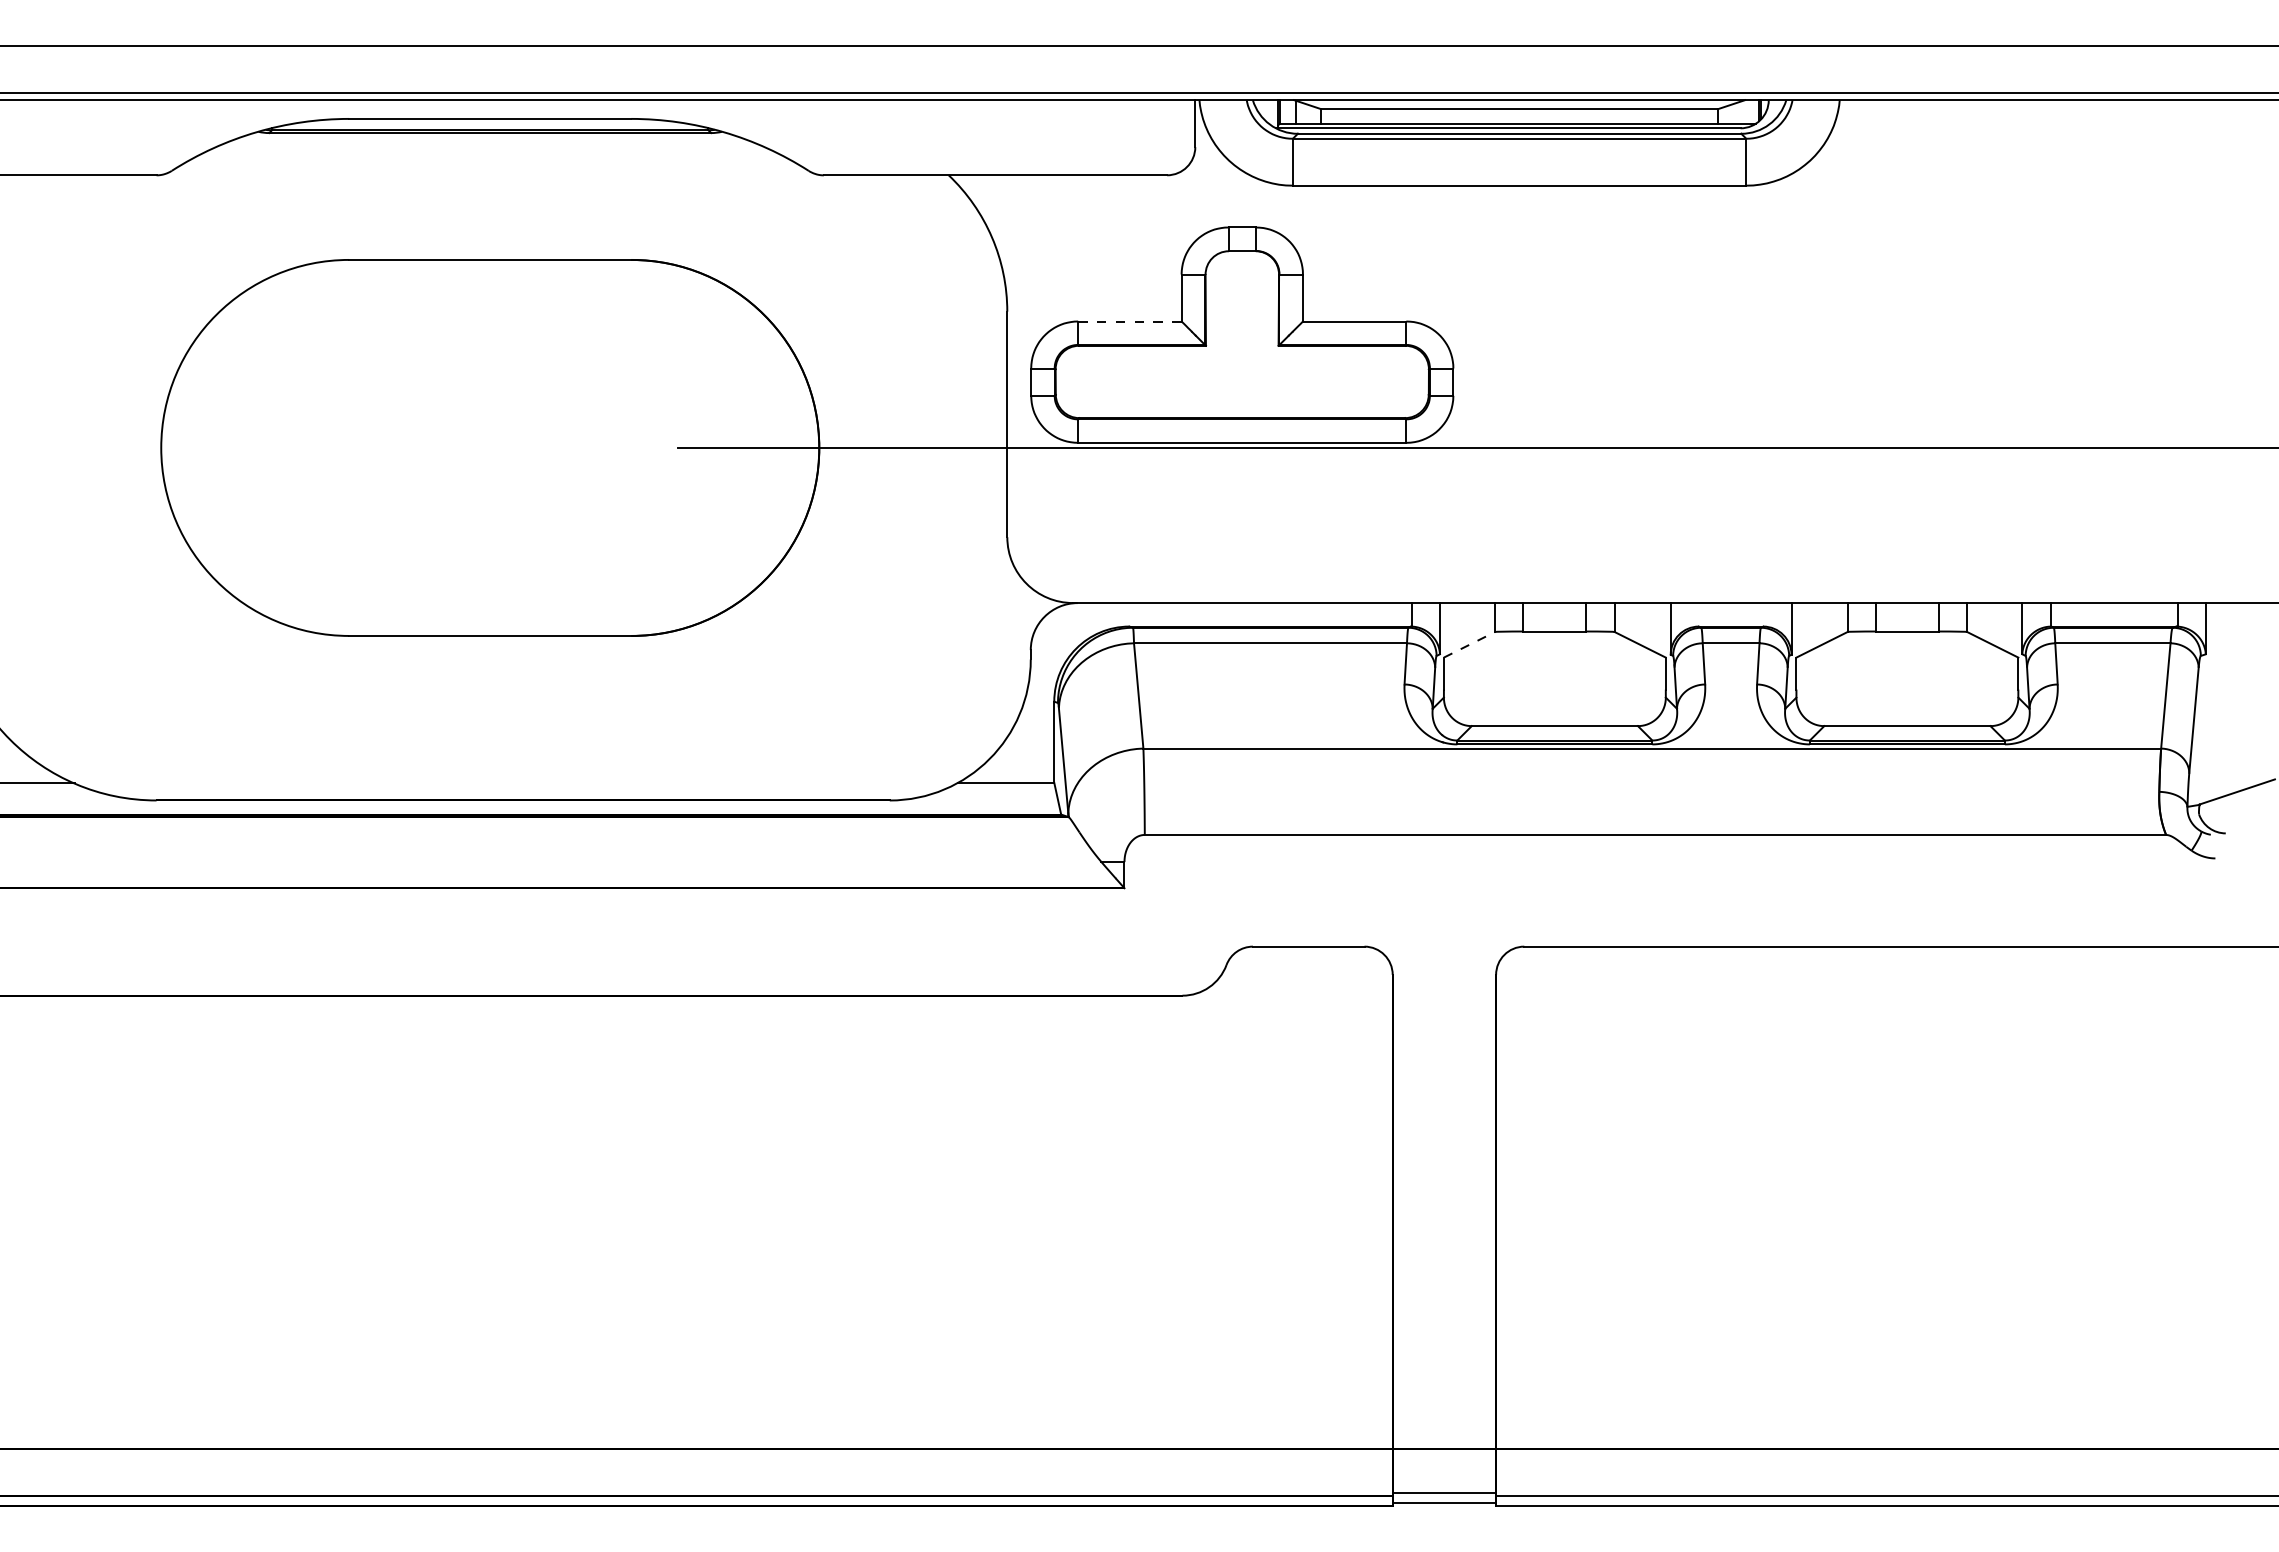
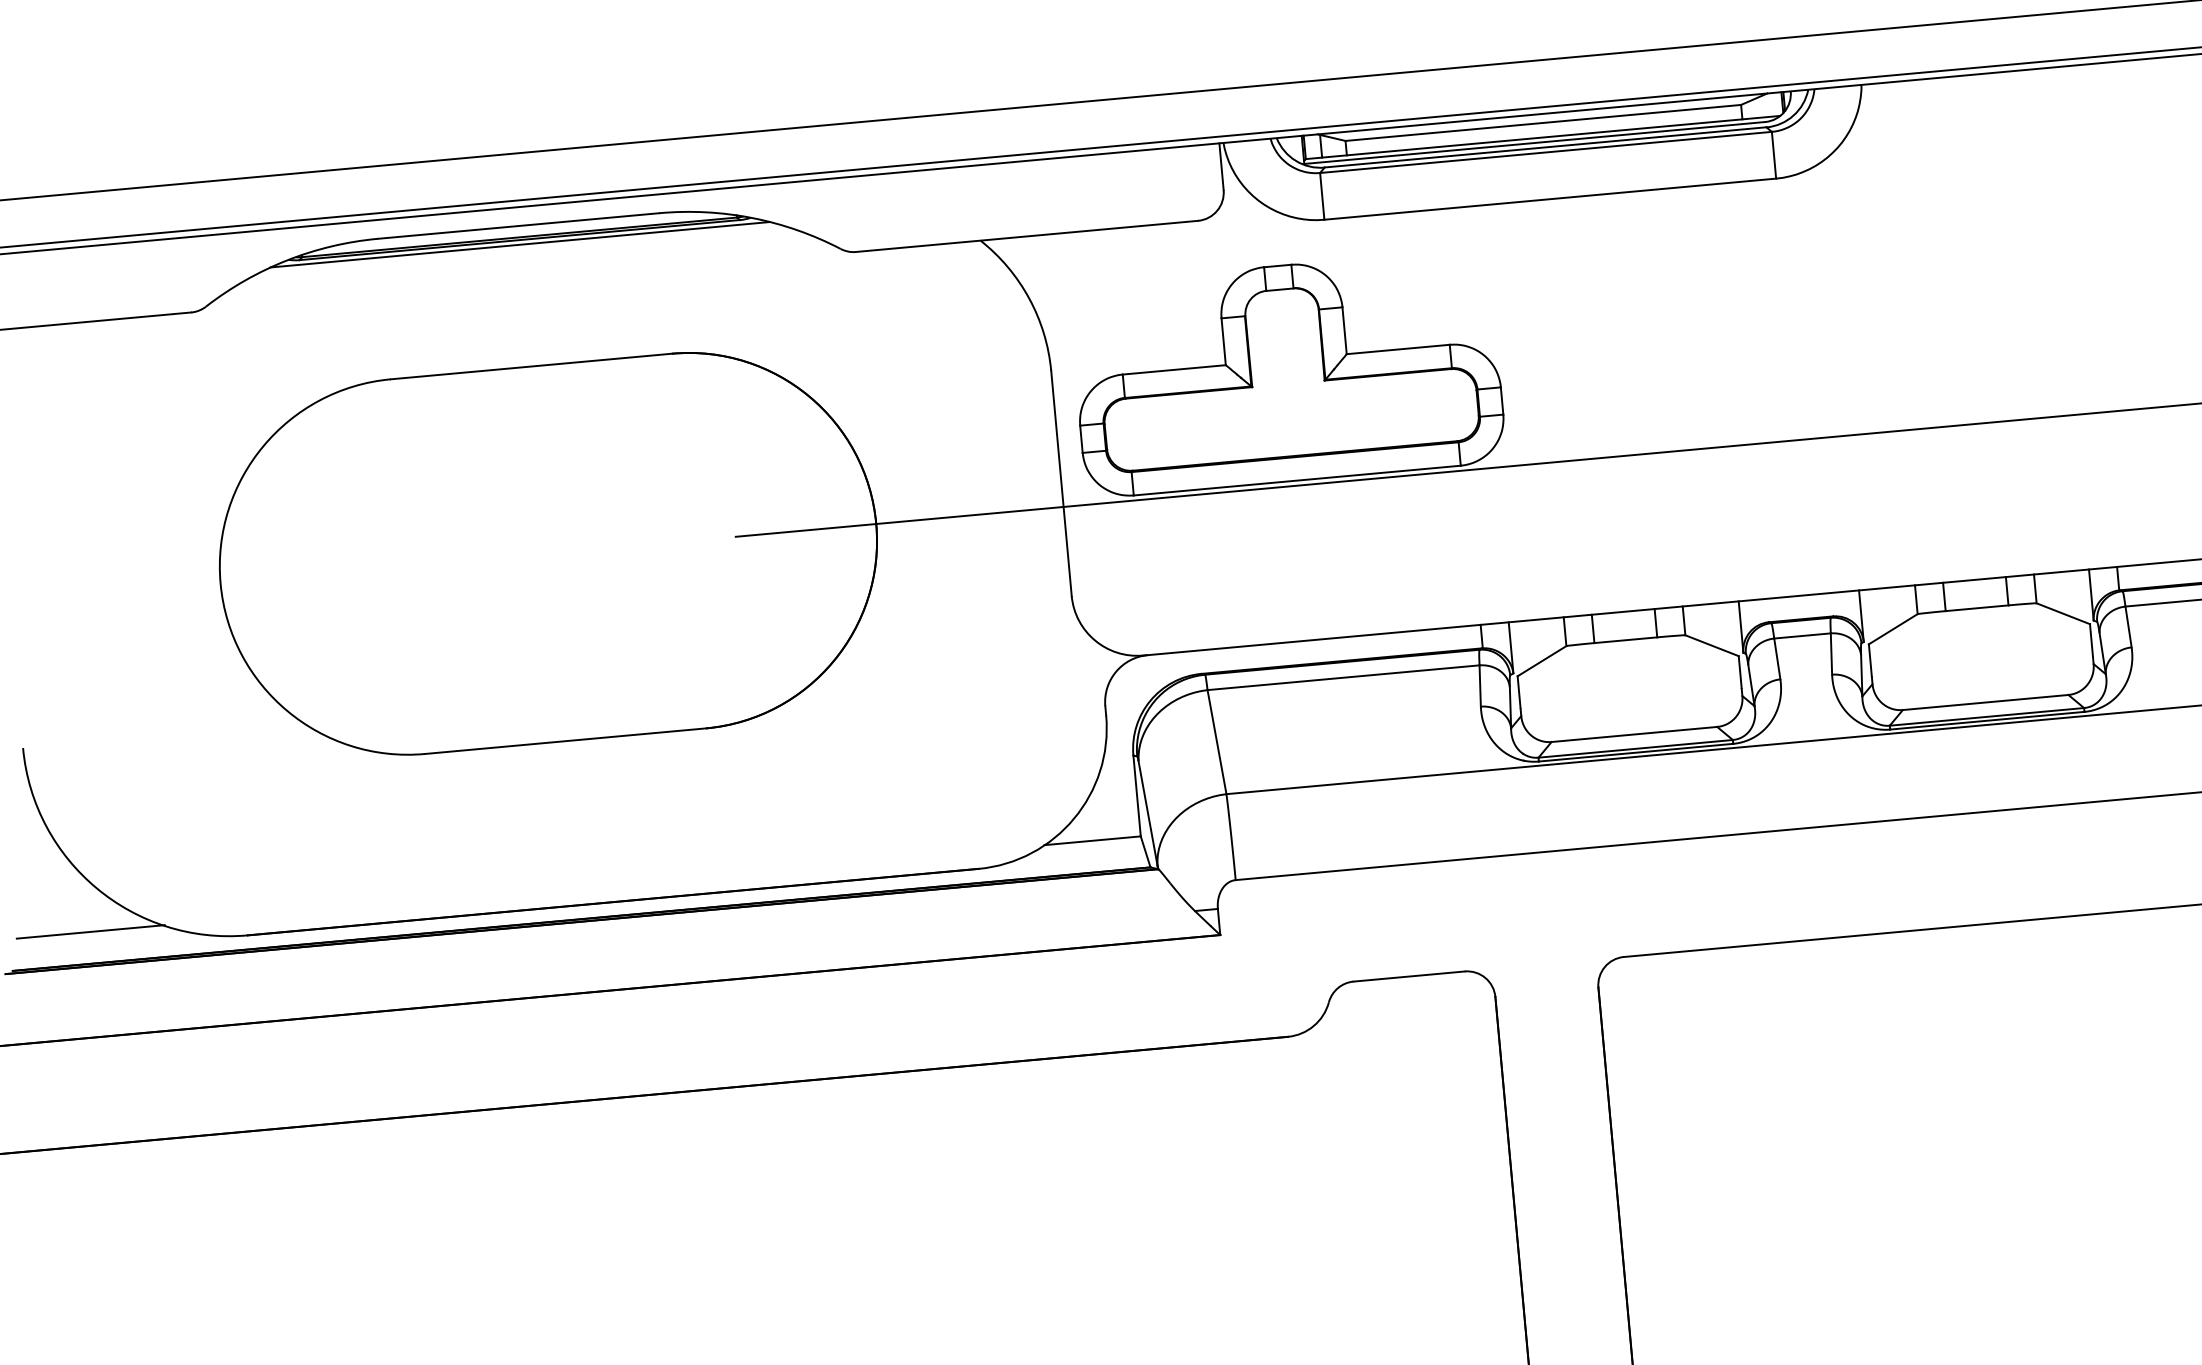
line: (489, 137) -> (519, 244), added
line: (1129, 321) -> (1173, 369), dashed -> solid
line: (1469, 644) -> (1541, 660), dashed -> solid

